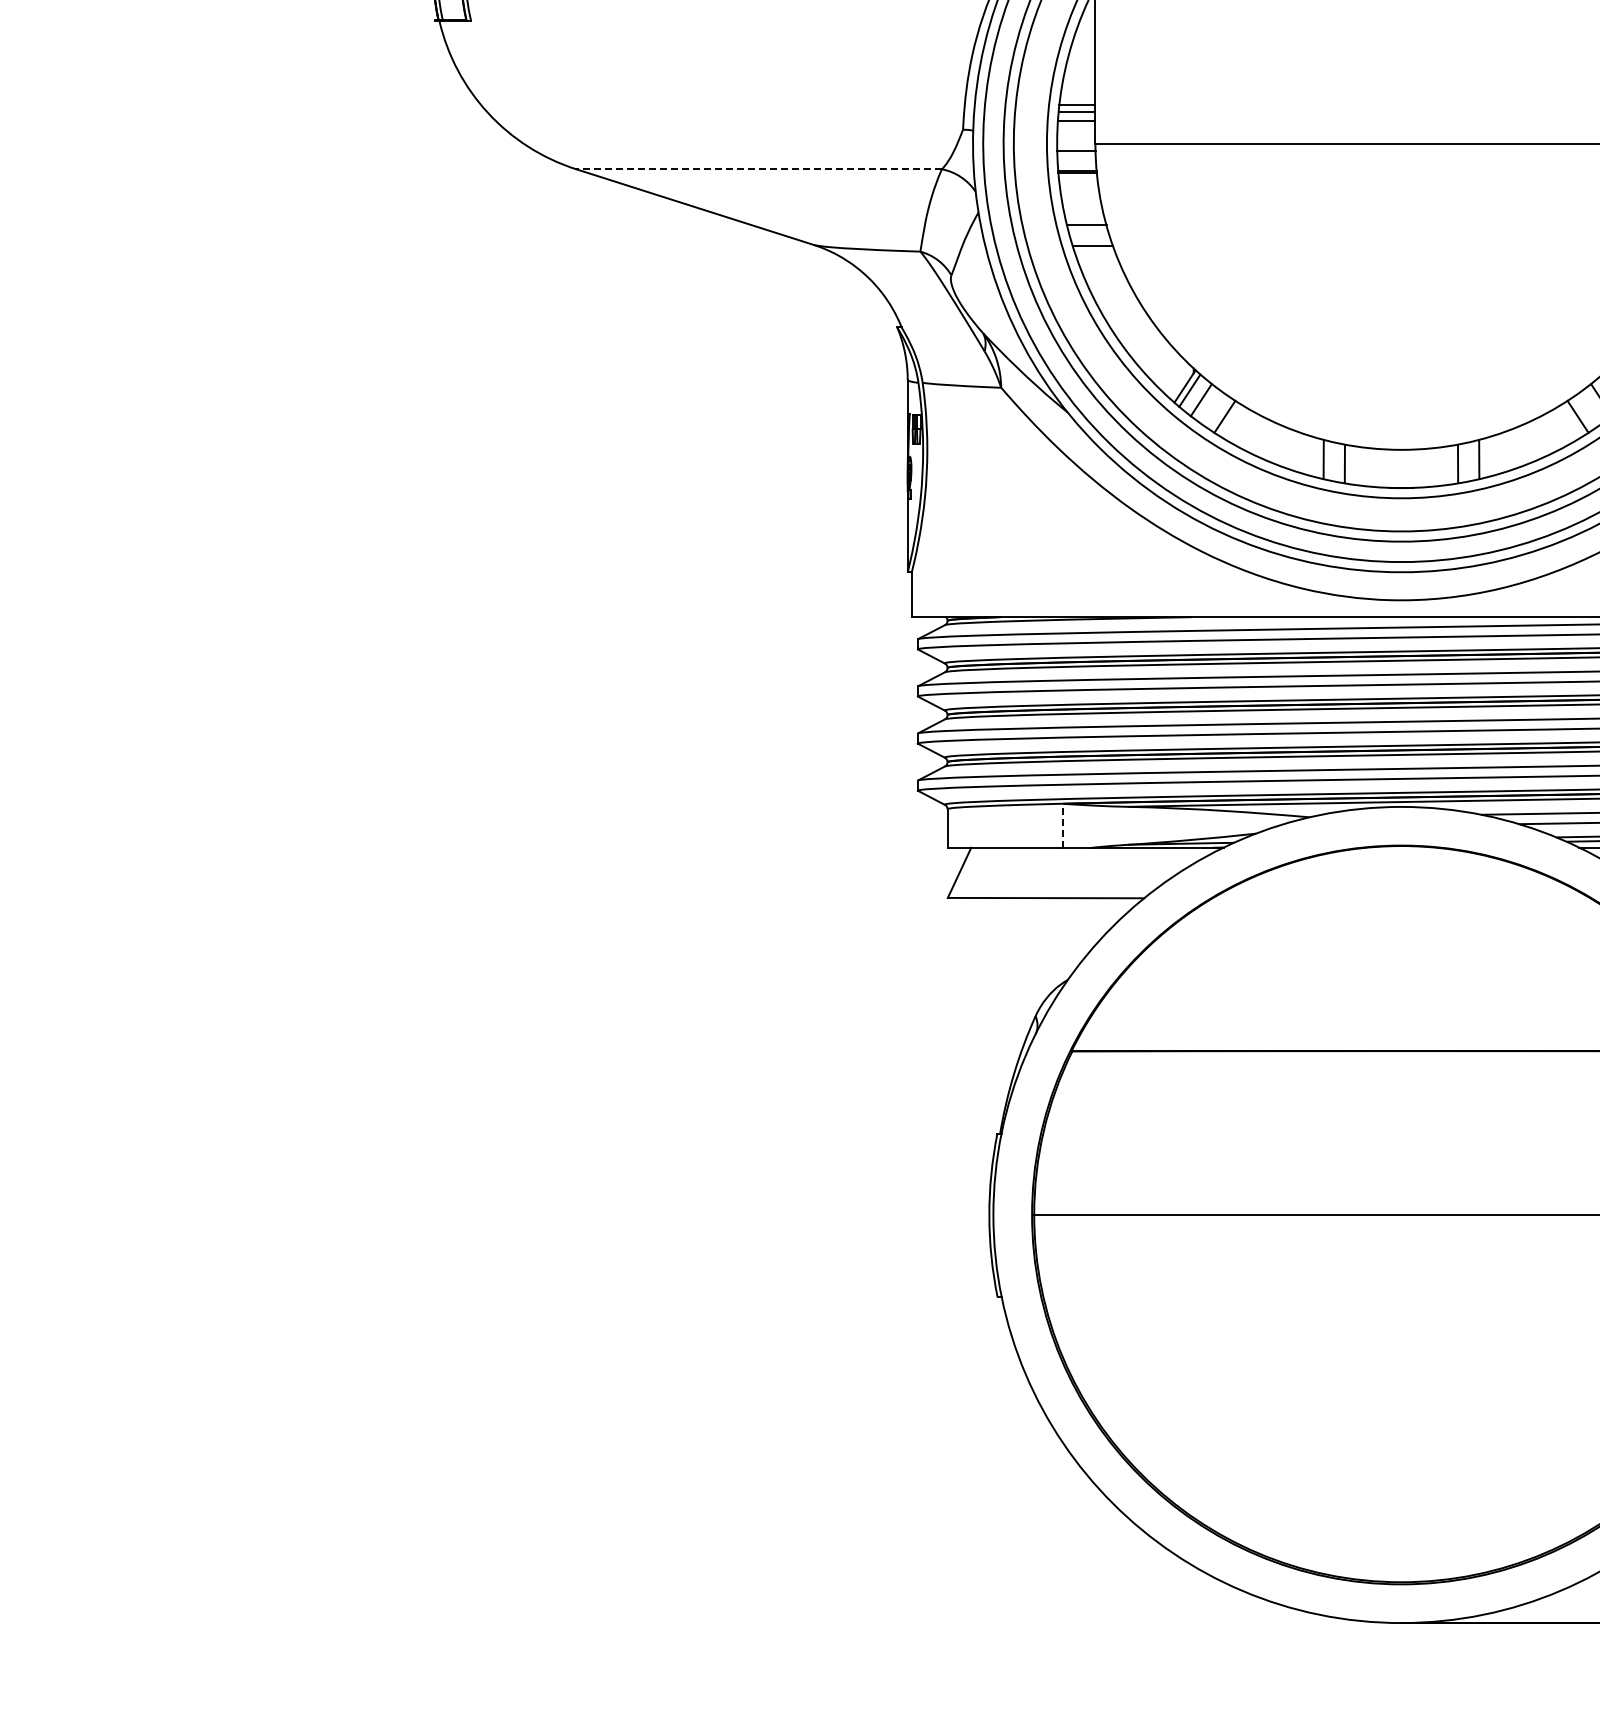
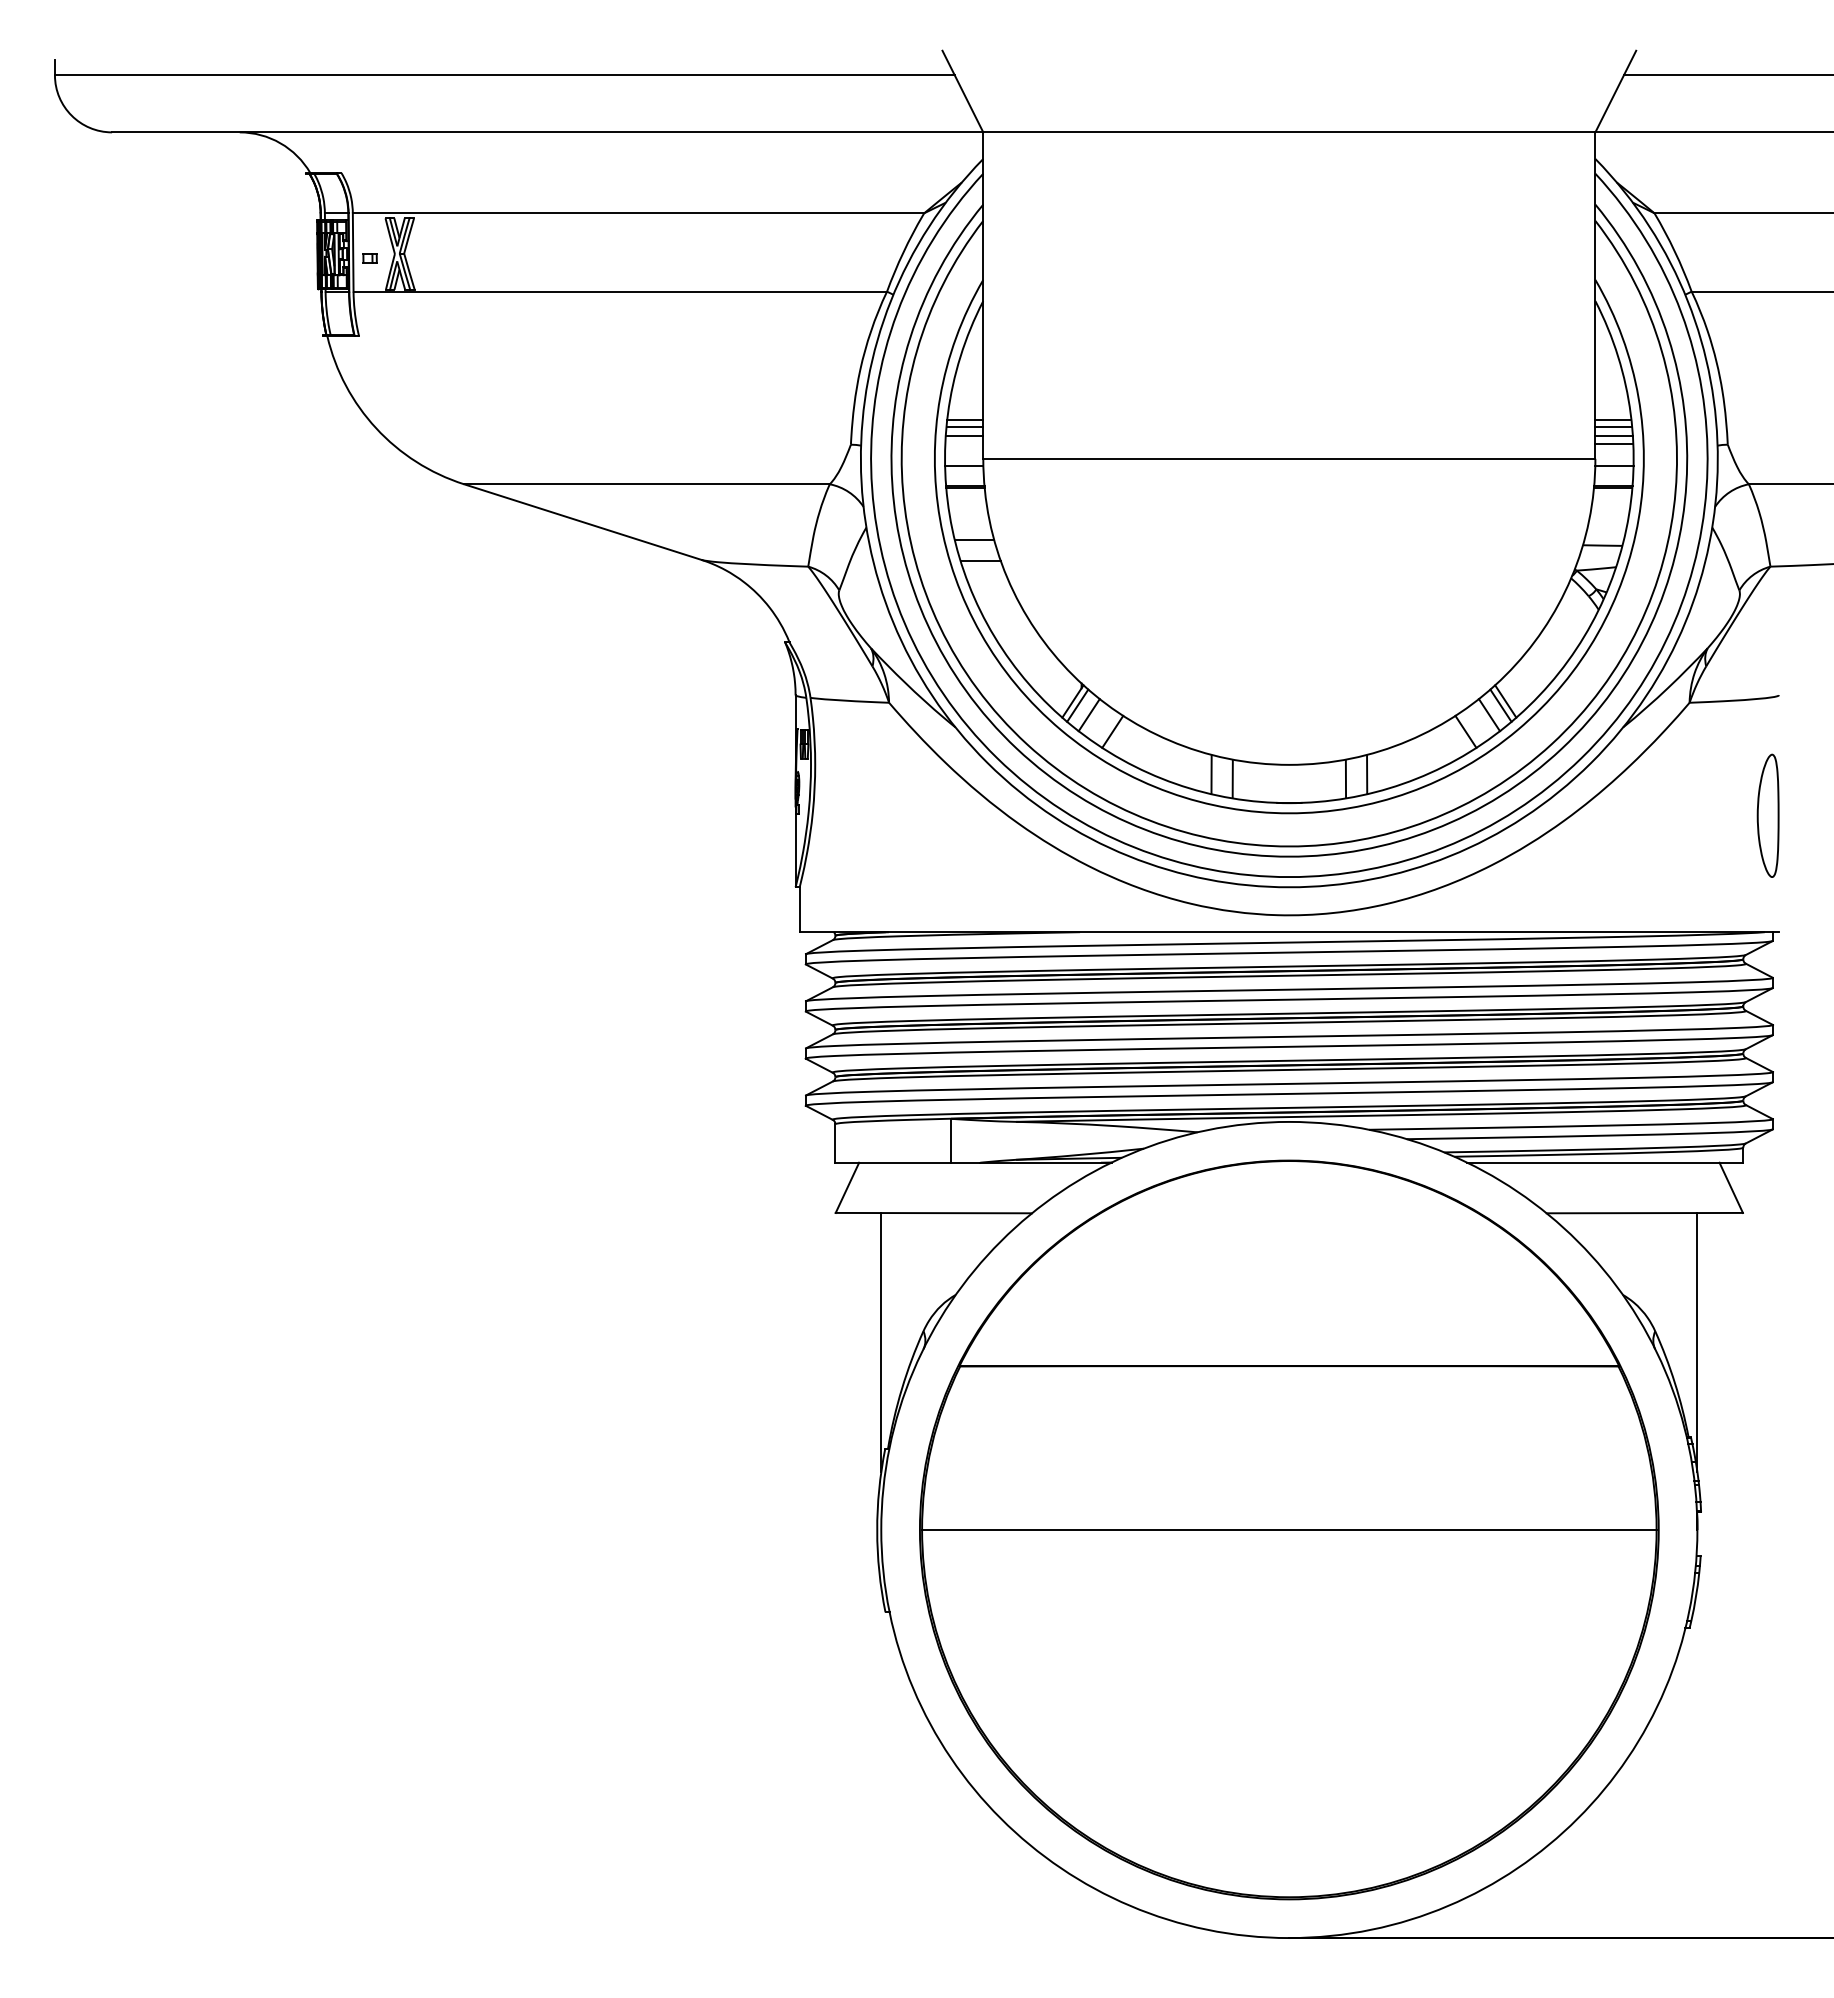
line: (758, 169) -> (646, 484), dashed -> solid
line: (1063, 825) -> (951, 1140), dashed -> solid
line: (993, 1027) -> (881, 1342), added

